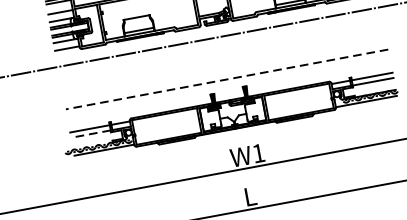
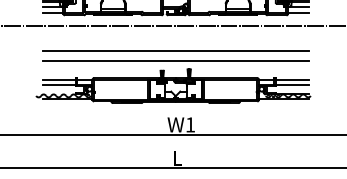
line: (225, 67) -> (176, 51), added
line: (226, 80) -> (175, 61), dashed -> solid
line: (89, 134) -> (58, 84), dashed -> solid

